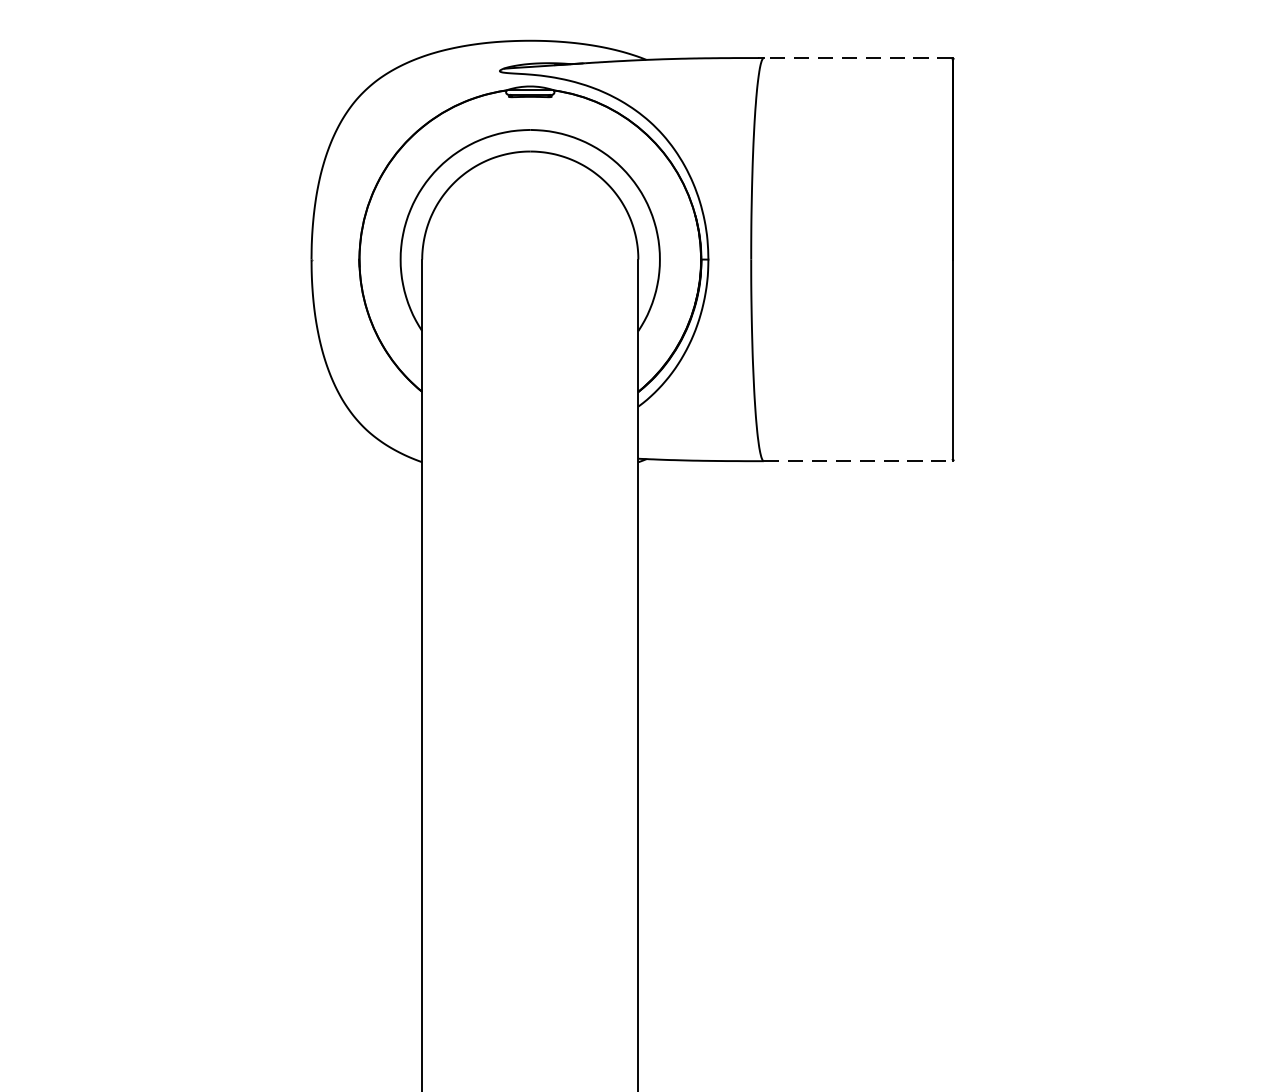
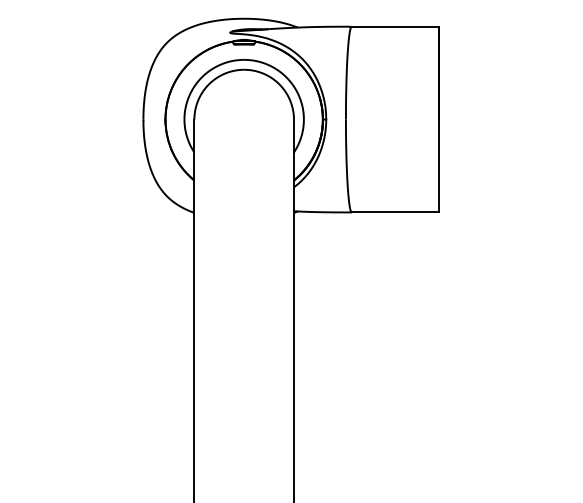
line: (856, 57) -> (394, 26), dashed -> solid
line: (858, 461) -> (395, 212), dashed -> solid

